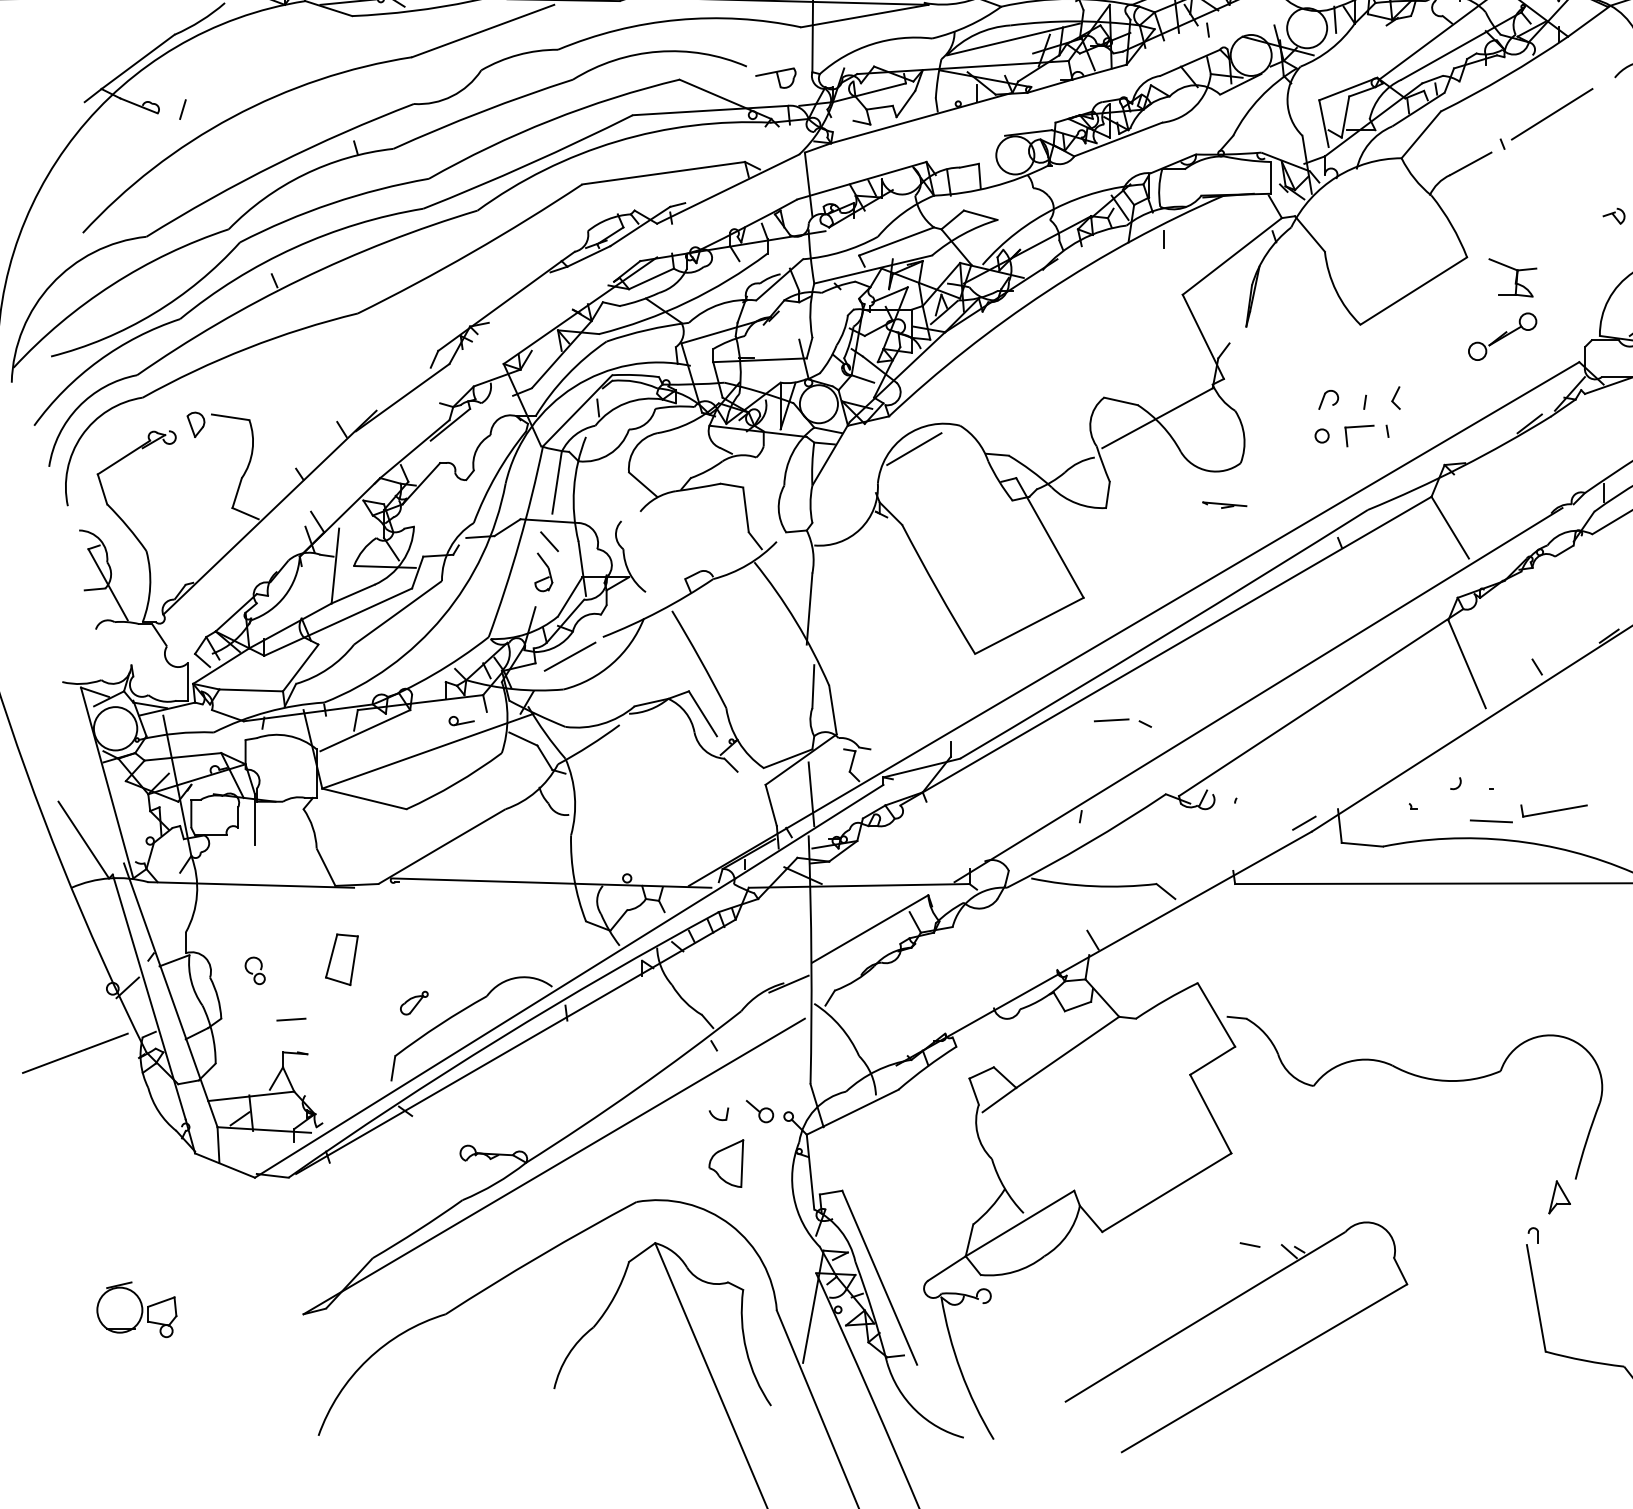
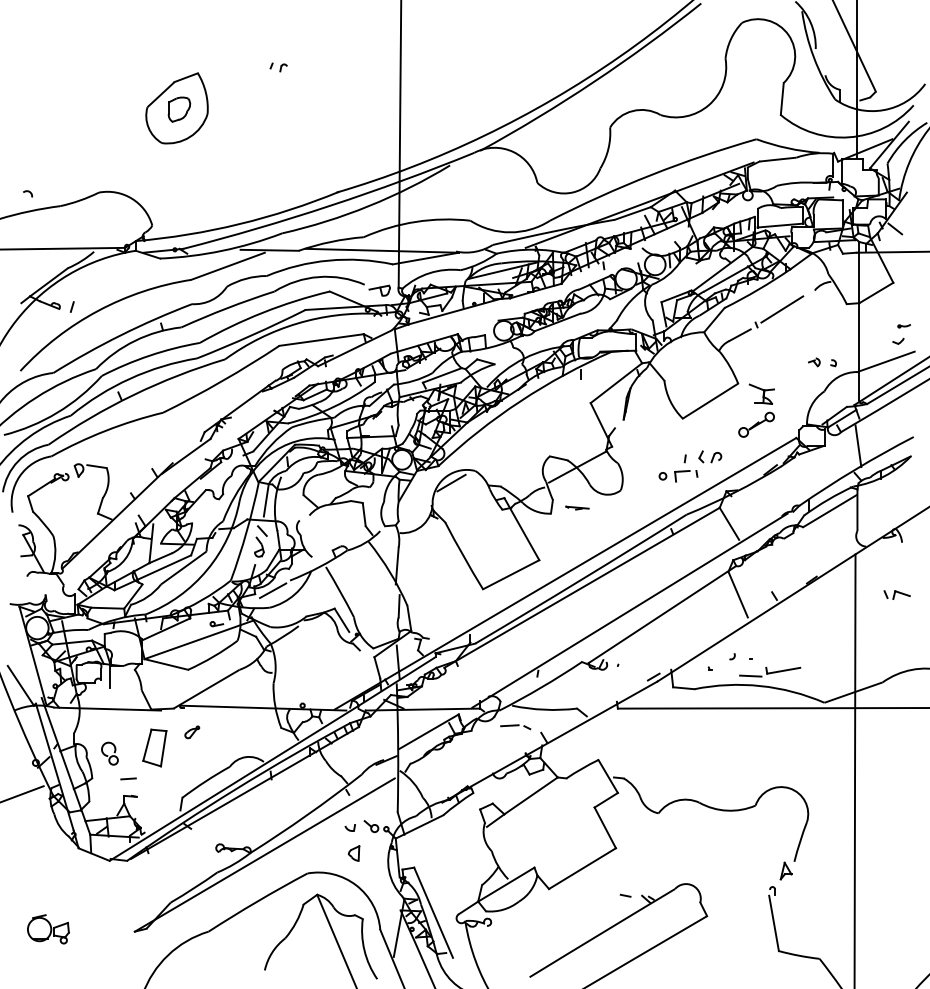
part: (1328, 399) -> (716, 457), moved
line: (1224, 503) -> (577, 507), moved
part: (1122, 723) -> (515, 727), moved
part: (341, 959) -> (154, 747), size x1.4
part: (254, 970) -> (109, 753), size x1.6
part: (414, 1003) -> (192, 732), moved
part: (725, 1163) -> (353, 853), size x0.6

